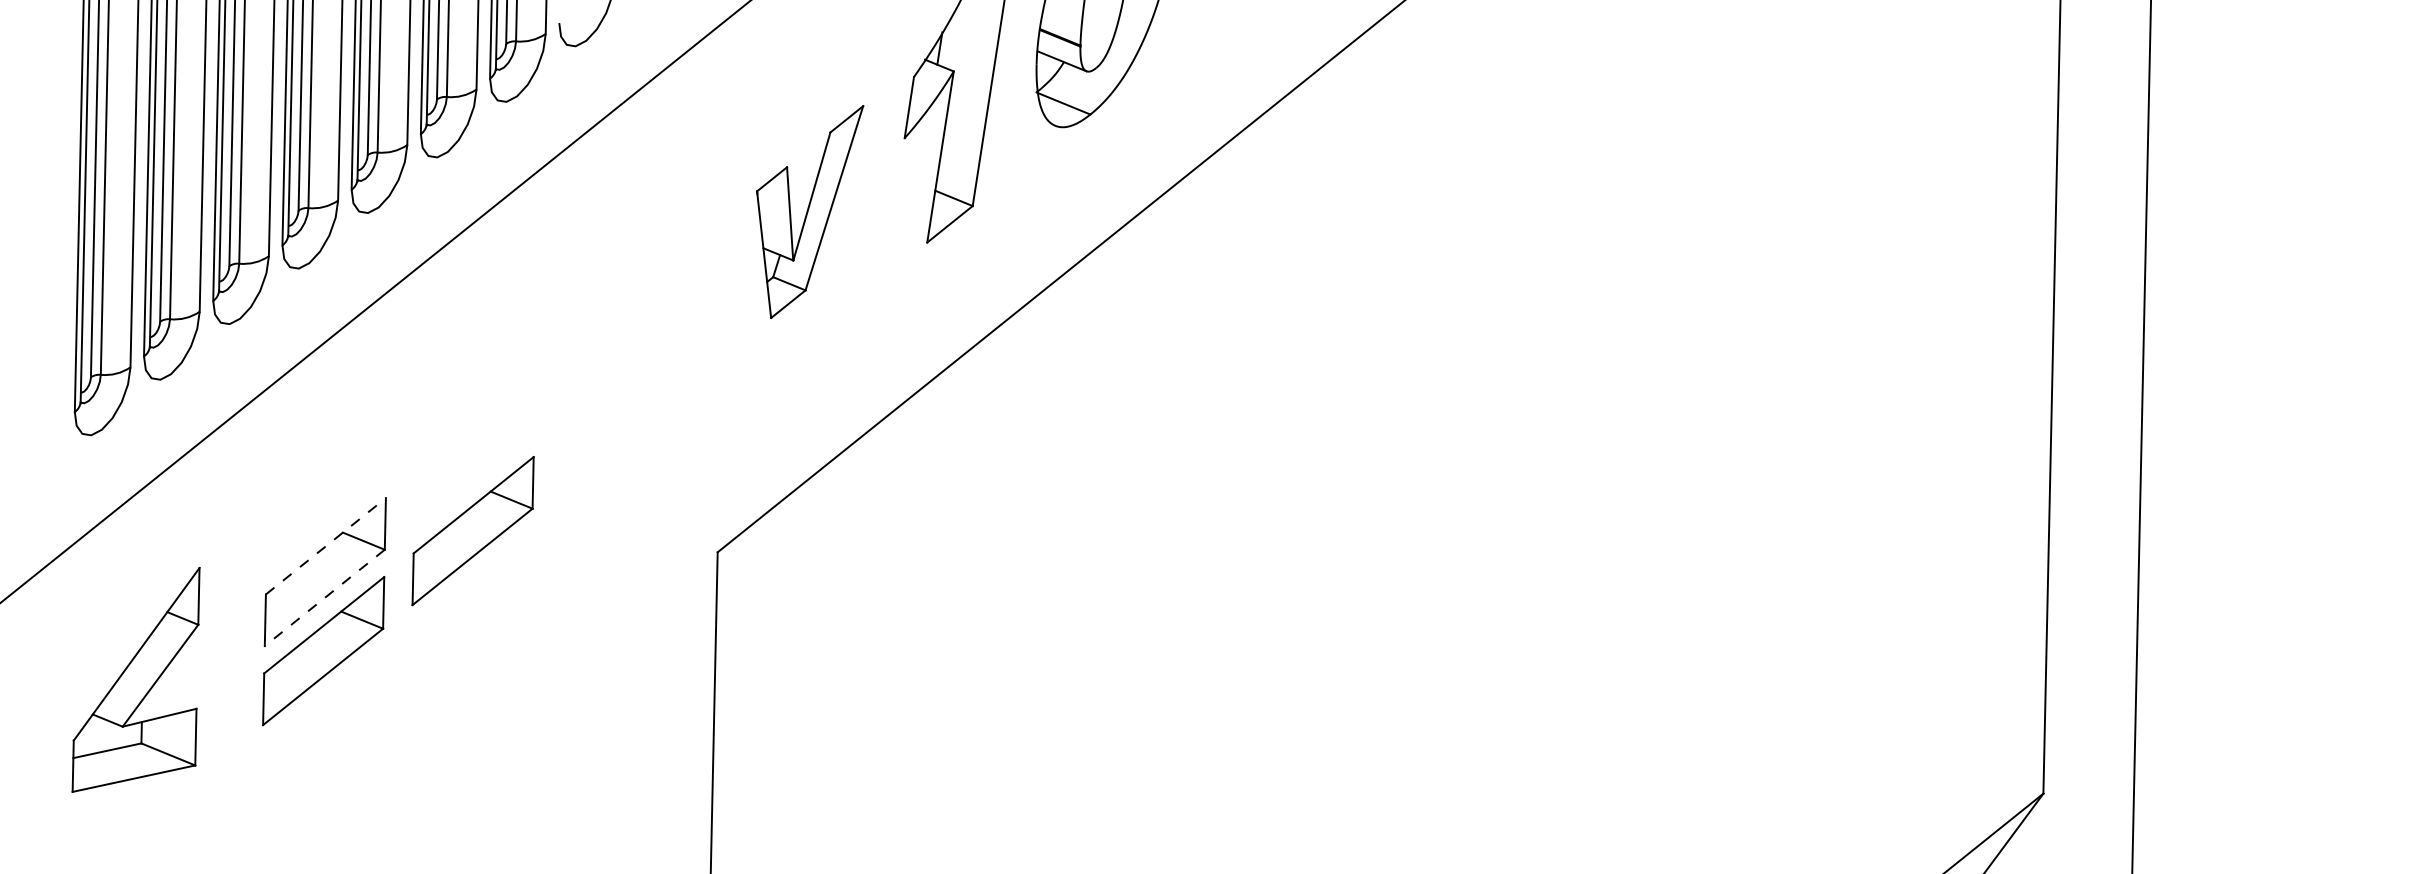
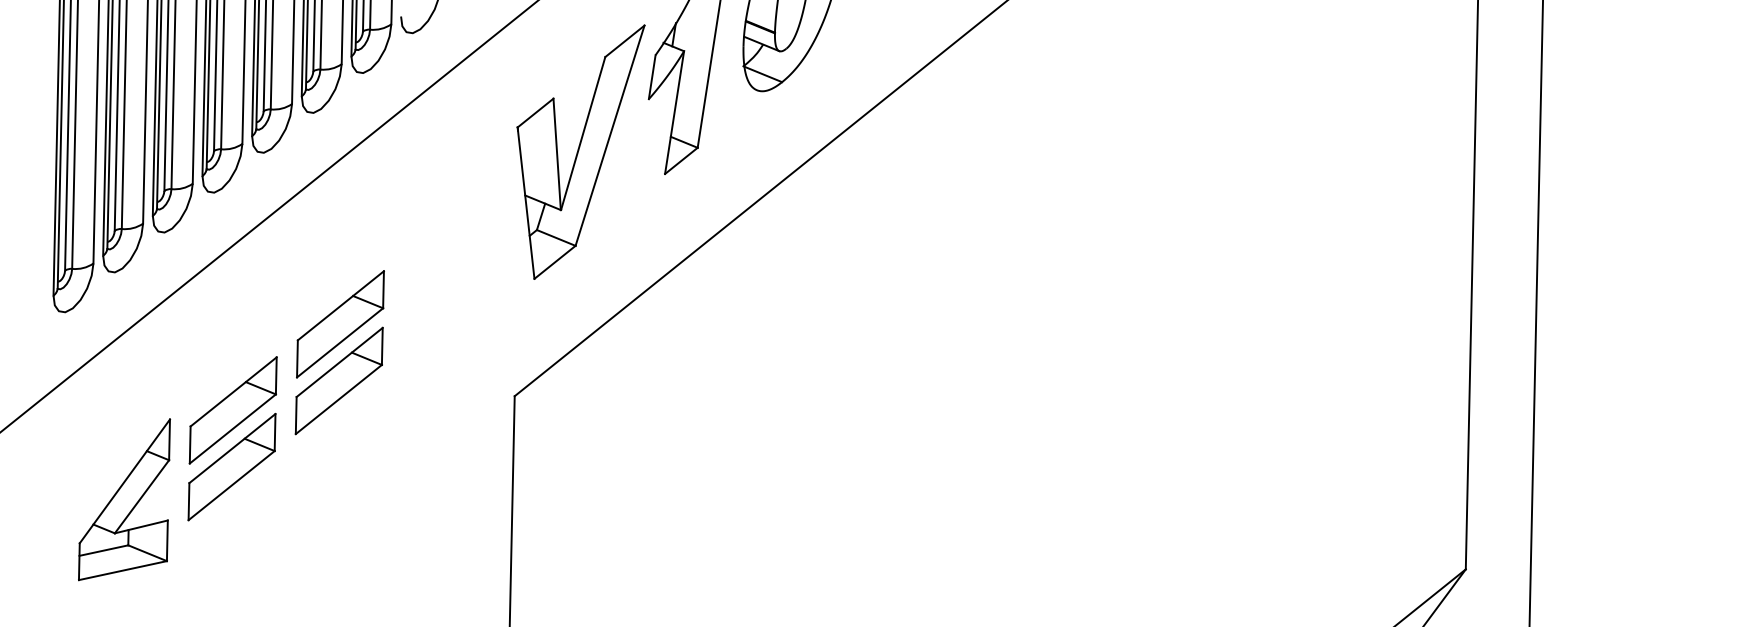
part: (809, 211) -> (580, 151), size x1.67
part: (474, 452) -> (340, 324), added
line: (327, 545) -> (234, 391), dashed -> solid
line: (324, 598) -> (232, 429), dashed -> solid
part: (136, 679) -> (124, 499), moved

